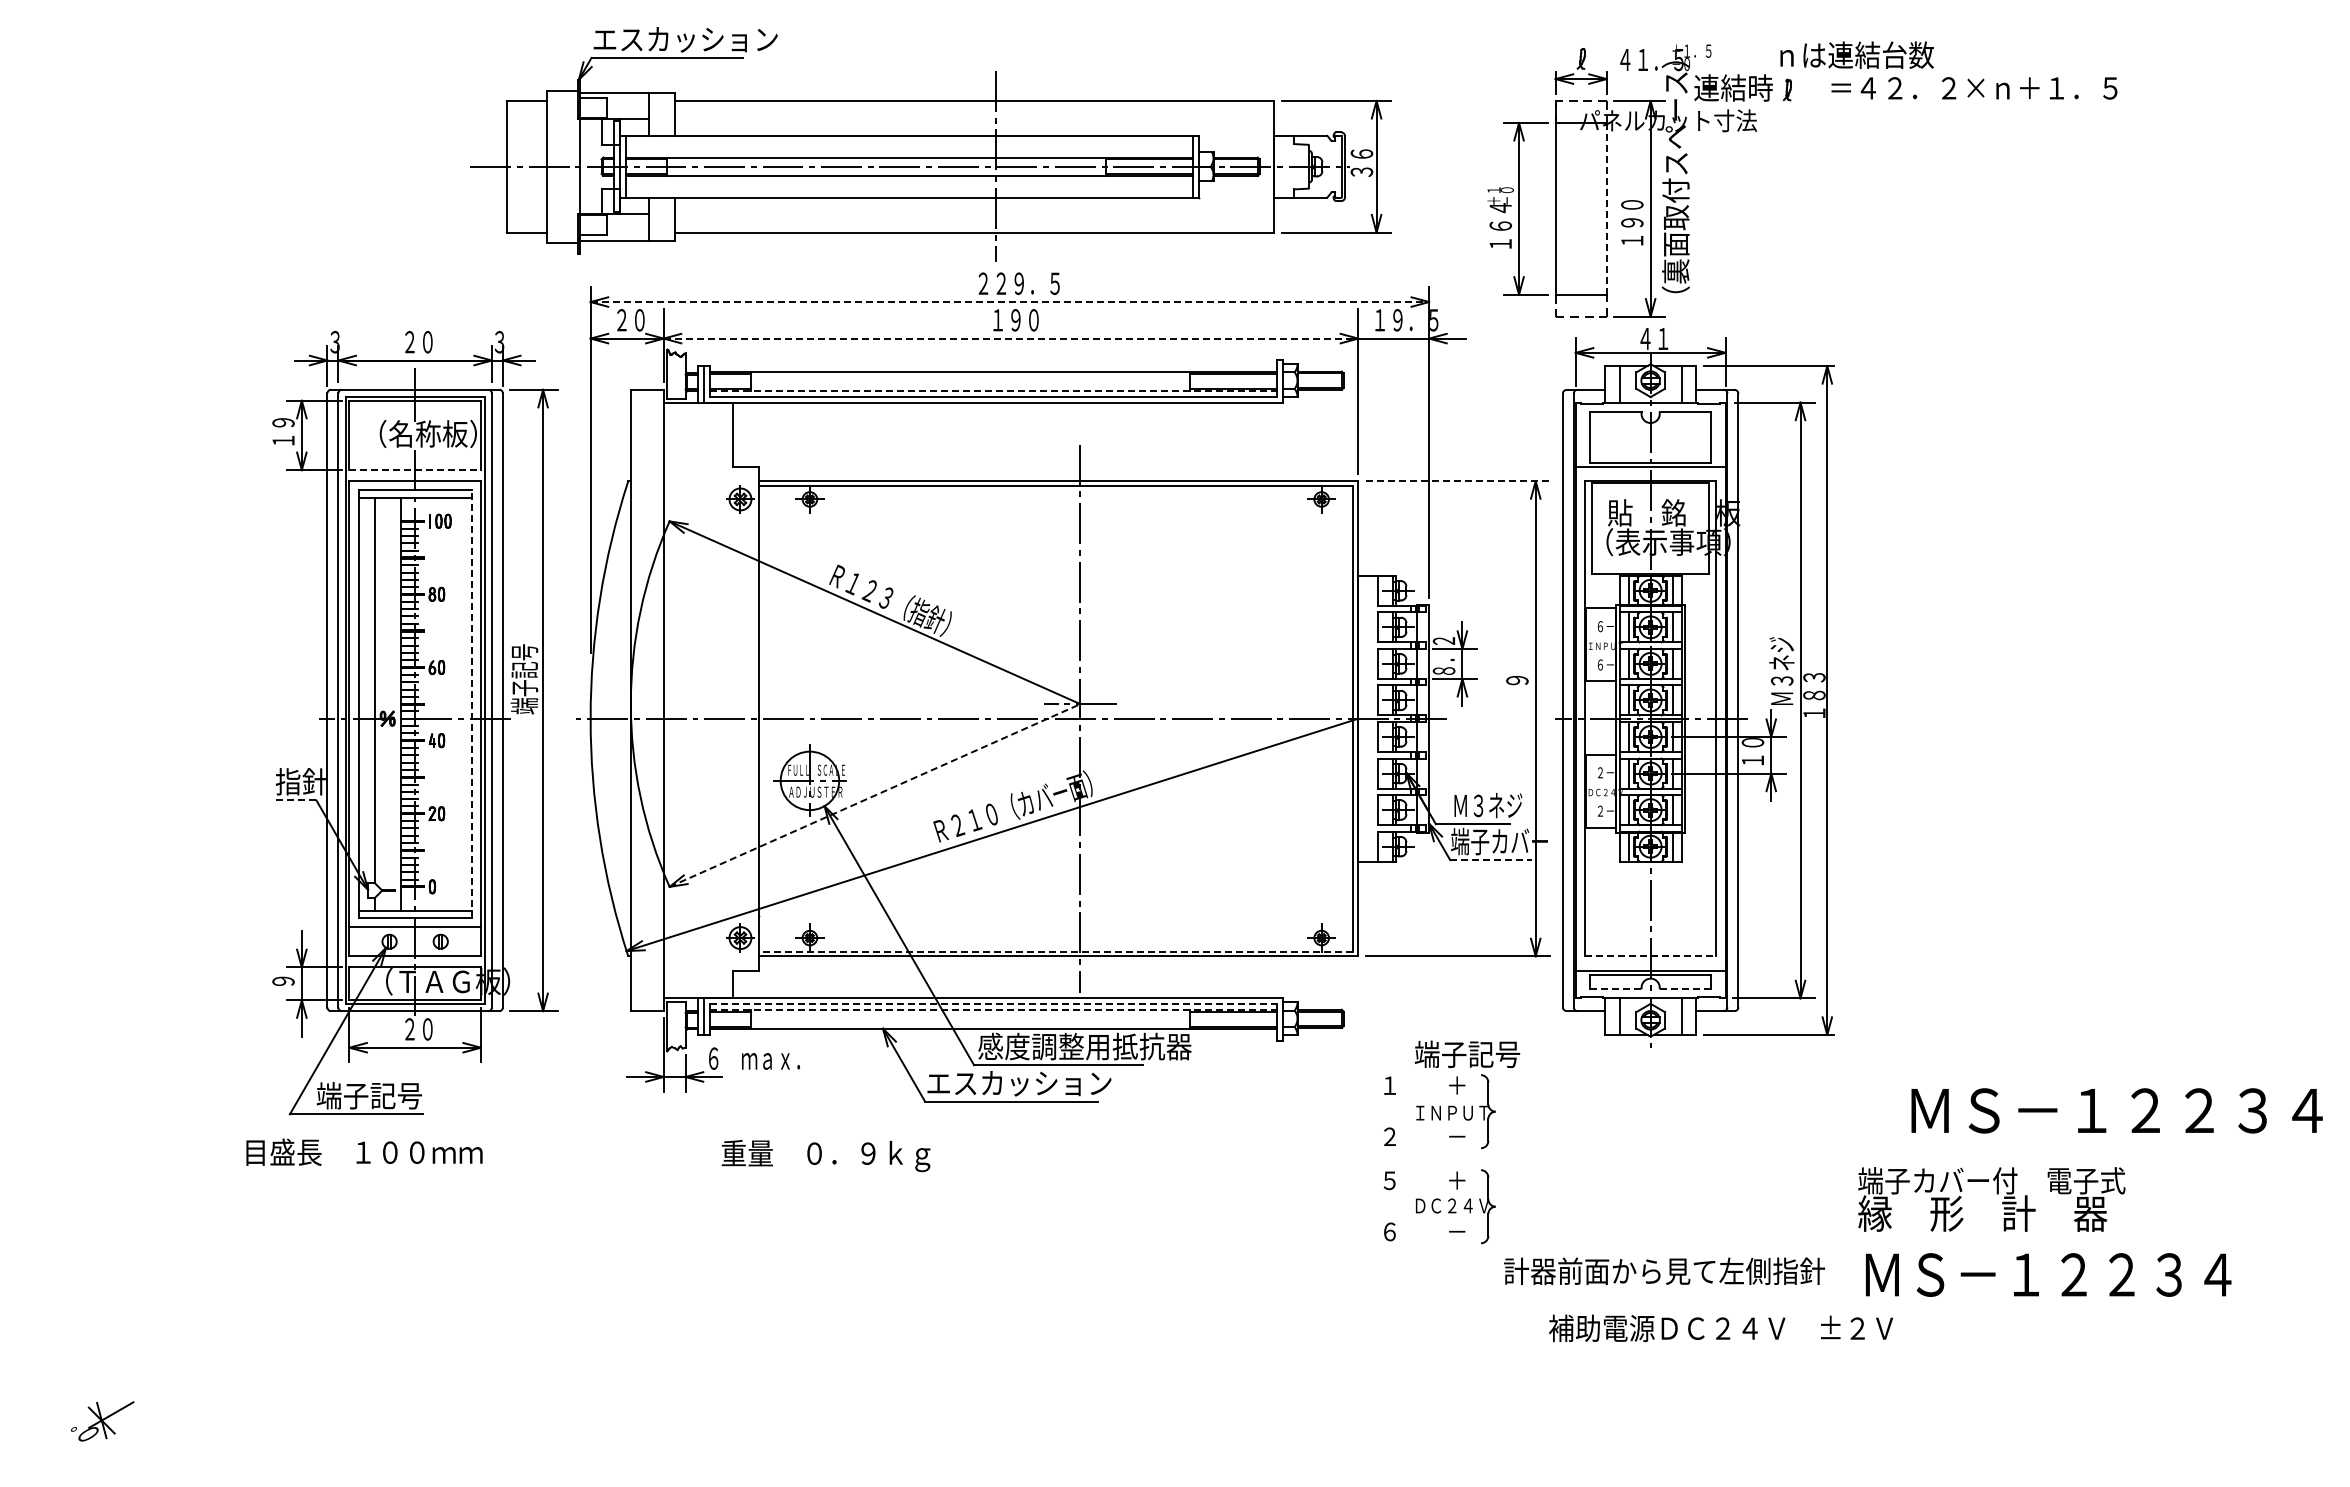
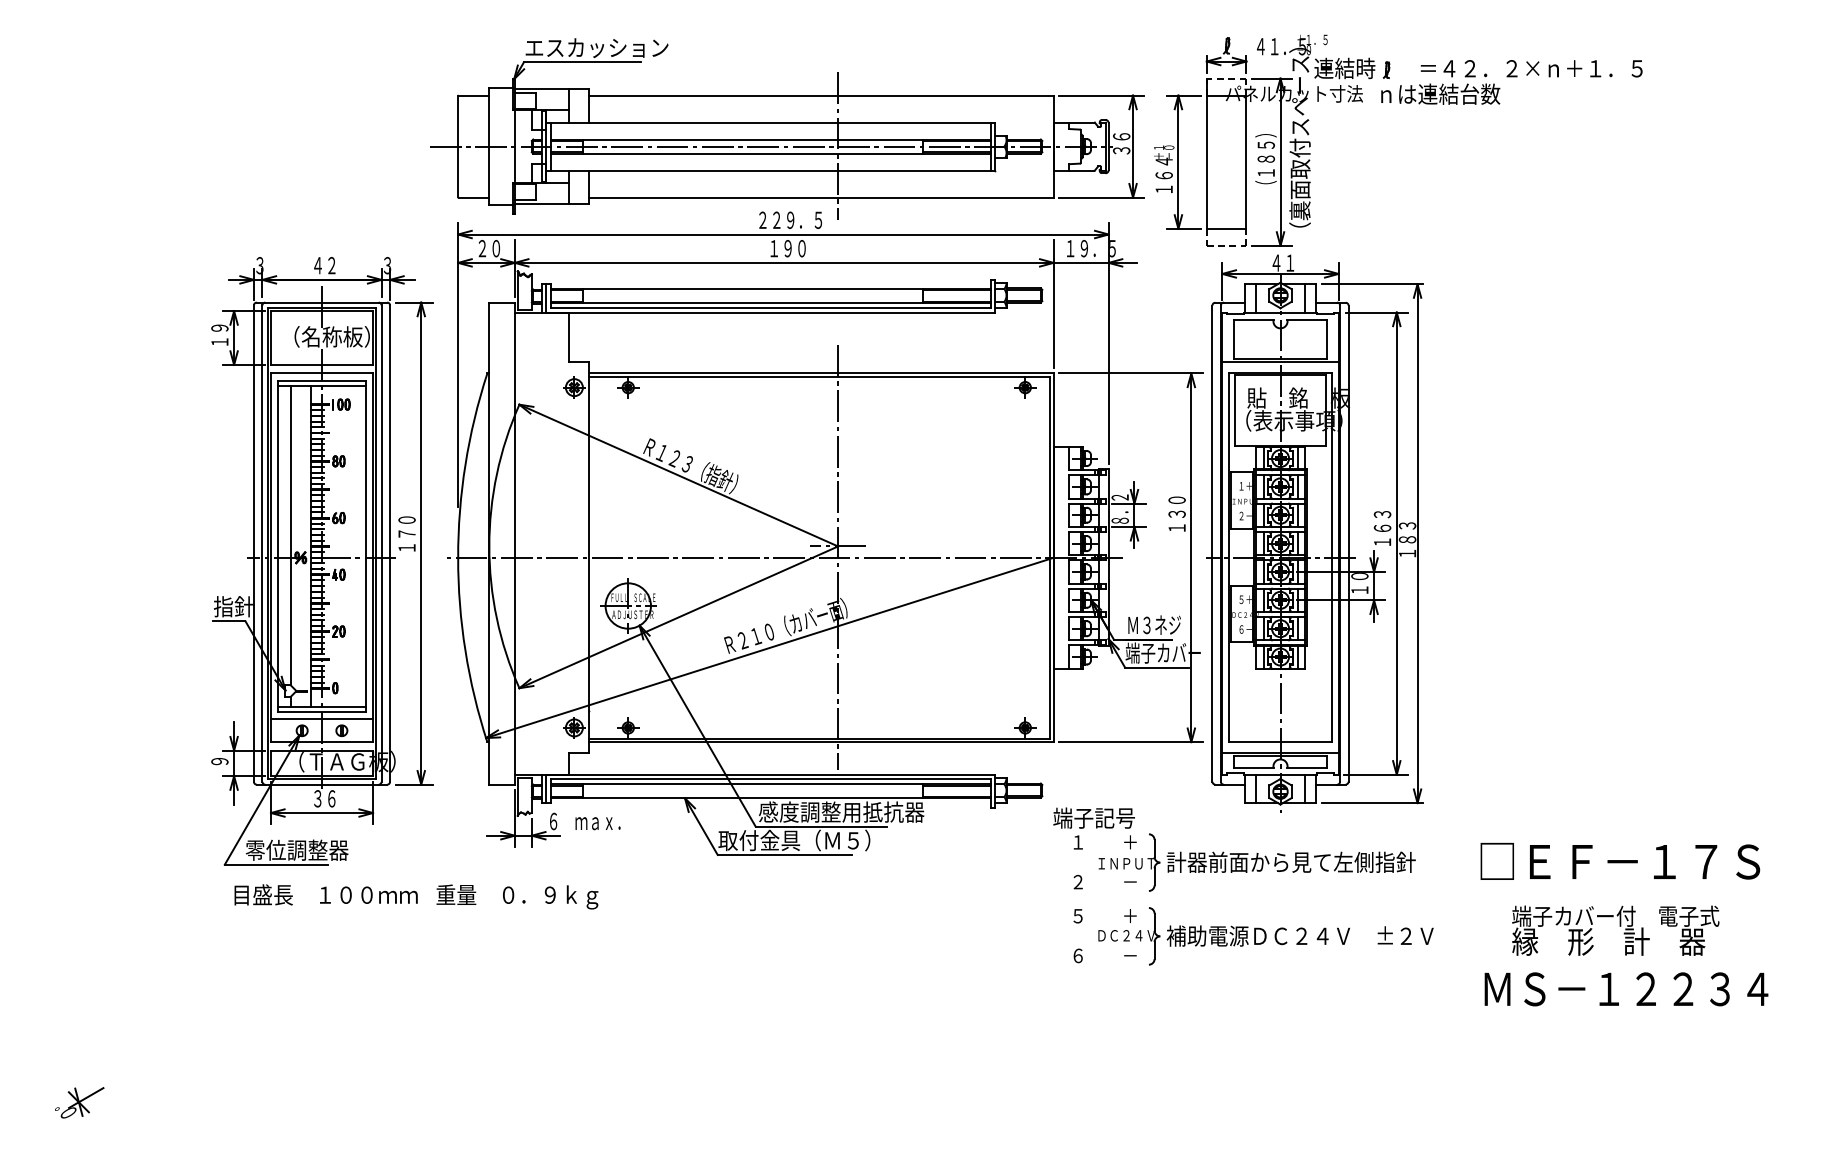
text: (1856, 54) -> (1440, 93), moved
part: (930, 144) -> (786, 129), moved
line: (1606, 208) -> (1246, 161), dashed -> solid
text: (1631, 208) -> (1265, 161), １９０ -> （１８５）
line: (1010, 302) -> (783, 234), dashed -> solid
line: (1011, 338) -> (784, 262), dashed -> solid
text: (418, 341) -> (324, 265), ２０ -> ４２
line: (993, 390) -> (770, 303), dashed -> solid
line: (415, 470) -> (322, 365), dashed -> solid
line: (1458, 481) -> (1131, 373), dashed -> solid
text: (1603, 626) -> (1243, 486), ６－ -> １＋
text: (1517, 662) -> (1177, 514), ９ -> １３０
text: (1599, 664) -> (1240, 515), ６－ -> ２－
text: (1781, 670) -> (1382, 520), Ｍ３ネジ -> １６３
text: (524, 679) -> (406, 527), 端子記号 -> １７０
line: (471, 704) -> (365, 546), dashed -> solid
text: (1603, 772) -> (1243, 599), ２－ -> ５＋
line: (875, 795) -> (679, 617), dashed -> solid
line: (295, 800) -> (229, 621), dashed -> solid
text: (1599, 810) -> (1240, 628), ２－ -> ６－
line: (1491, 860) -> (1157, 667), dashed -> solid
line: (1055, 951) -> (818, 738), dashed -> solid
line: (1650, 956) -> (1280, 742), dashed -> solid
line: (1616, 989) -> (1254, 767), dashed -> solid
line: (1685, 989) -> (1307, 767), dashed -> solid
line: (993, 1004) -> (770, 779), dashed -> solid
line: (993, 1010) -> (770, 784), dashed -> solid
text: (418, 1029) -> (324, 798), ２０ -> ３６
text: (1467, 1053) -> (1094, 817), moved
text: (1023, 1083) -> (793, 840), エスカッション -> 取付金具（Ｍ５）
text: (382, 1095) -> (296, 850), 端子記号 -> 零位調整器
text: (2115, 1110) -> (1641, 861), ＭＳ－１２２３４ -> □ＥＦ－１７Ｓ
text: (364, 1151) -> (326, 894), moved
text: (825, 1155) -> (517, 896), moved
text: (1991, 1199) -> (1615, 930), moved
text: (1664, 1271) -> (1291, 862), moved
text: (2048, 1274) -> (1626, 988), moved
text: (1720, 1328) -> (1299, 936), moved

